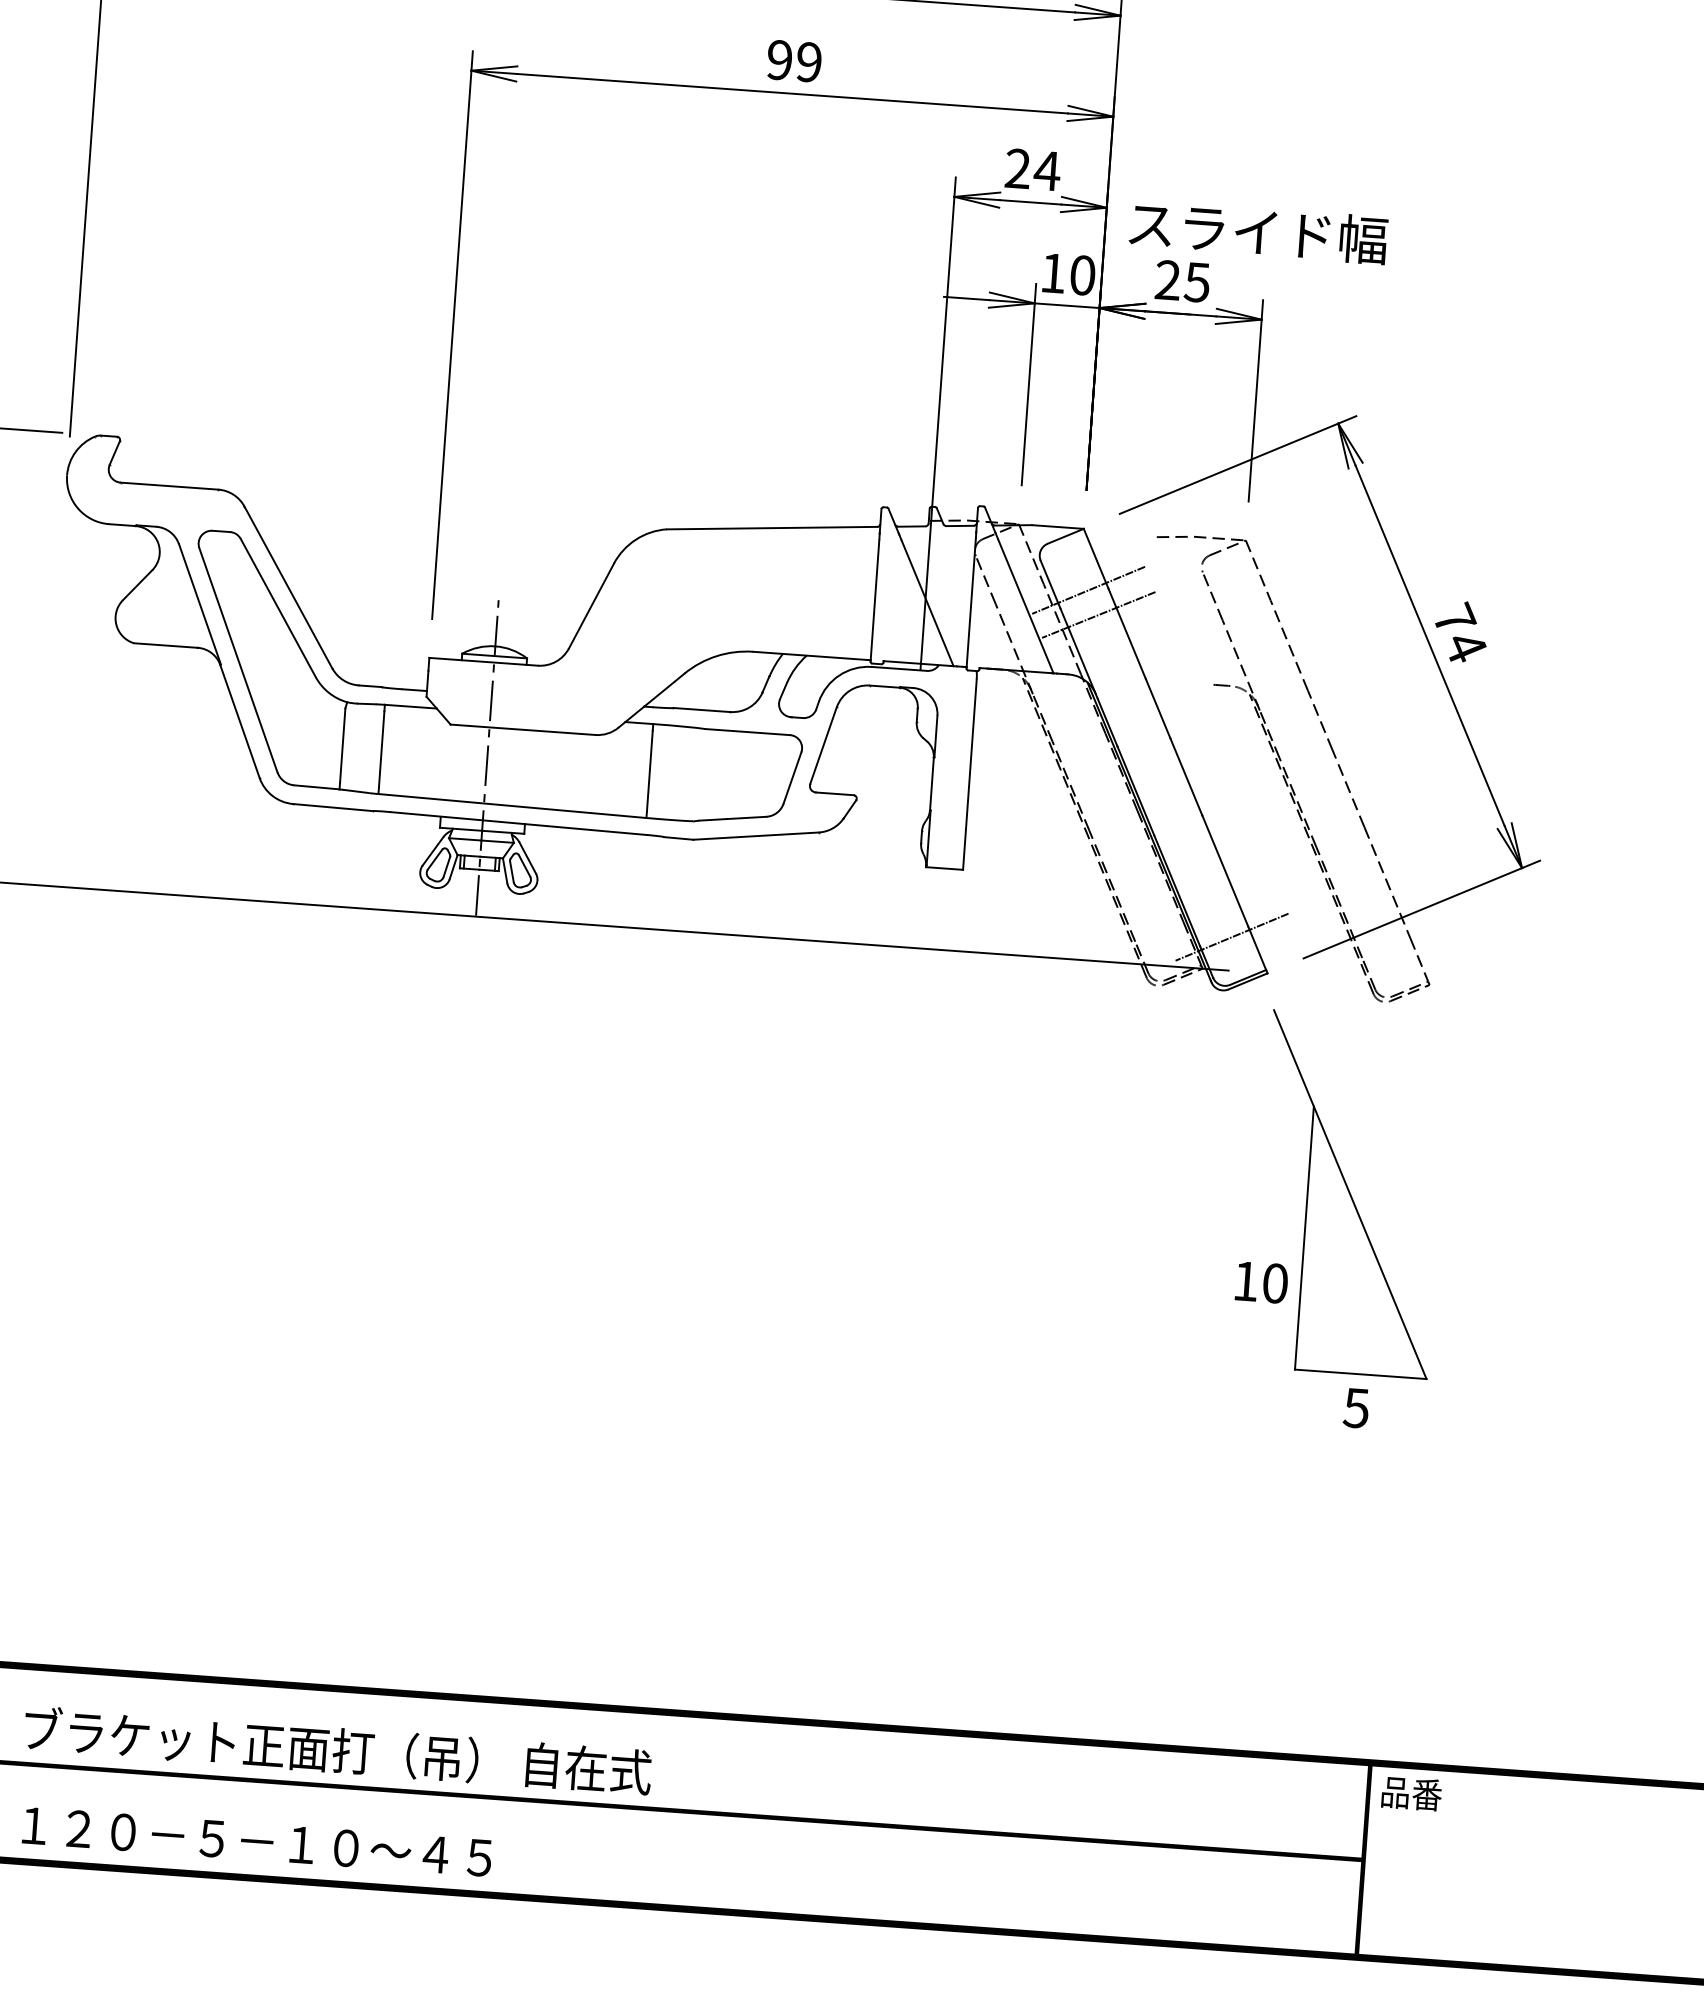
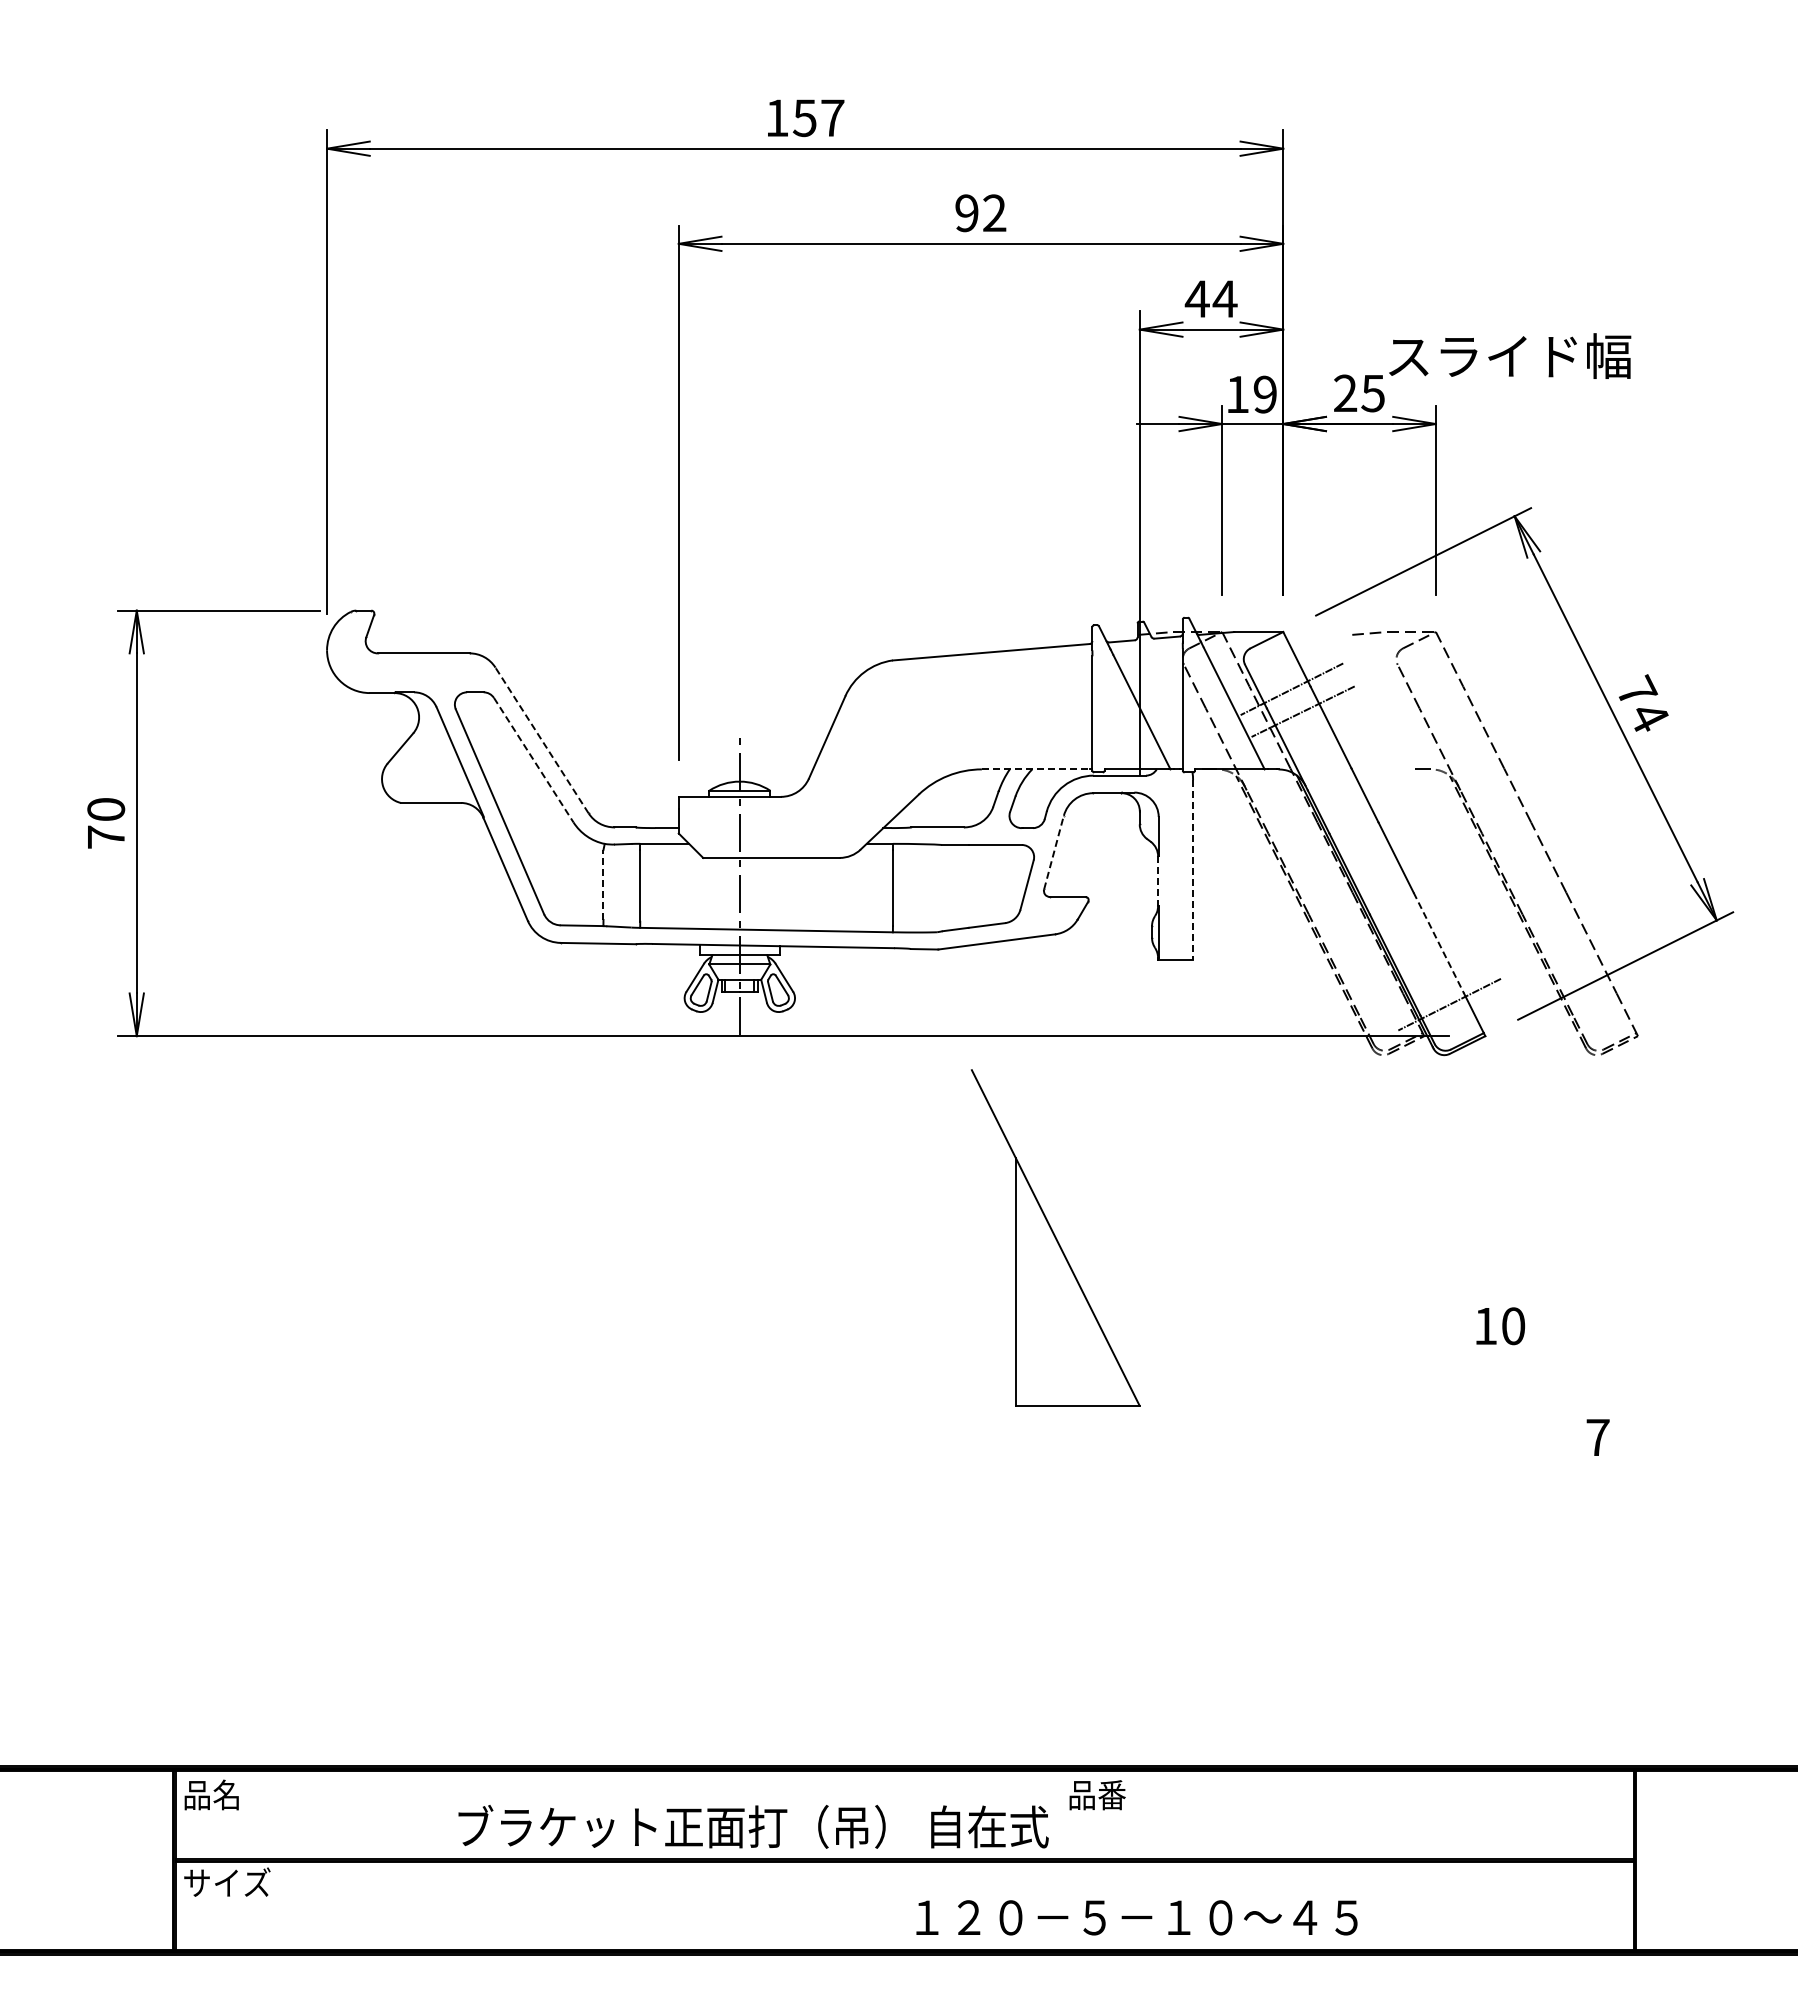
text: (808, 62) -> (994, 213), 99 -> 92
text: (1017, 168) -> (1196, 298), 24 -> 44
text: (1259, 231) -> (1510, 355), moved
text: (1081, 275) -> (1264, 394), 10 -> 19
line: (287, 587) -> (541, 740), solid -> dashed
line: (277, 608) -> (533, 760), solid -> dashed
line: (810, 655) -> (1035, 769), solid -> dashed
line: (342, 745) -> (603, 884), solid -> dashed
line: (824, 745) -> (1054, 852), solid -> dashed
line: (970, 774) -> (1193, 869), solid -> dashed
line: (932, 784) -> (1158, 881), solid -> dashed
line: (1225, 871) -> (1439, 943), solid -> dashed
part: (1350, 1194) -> (1055, 1237), moved
text: (1356, 1408) -> (1597, 1437), 5 -> 7
text: (337, 1750) -> (753, 1826), moved
text: (1411, 1794) -> (1097, 1795), moved
text: (256, 1841) -> (1136, 1917), moved

